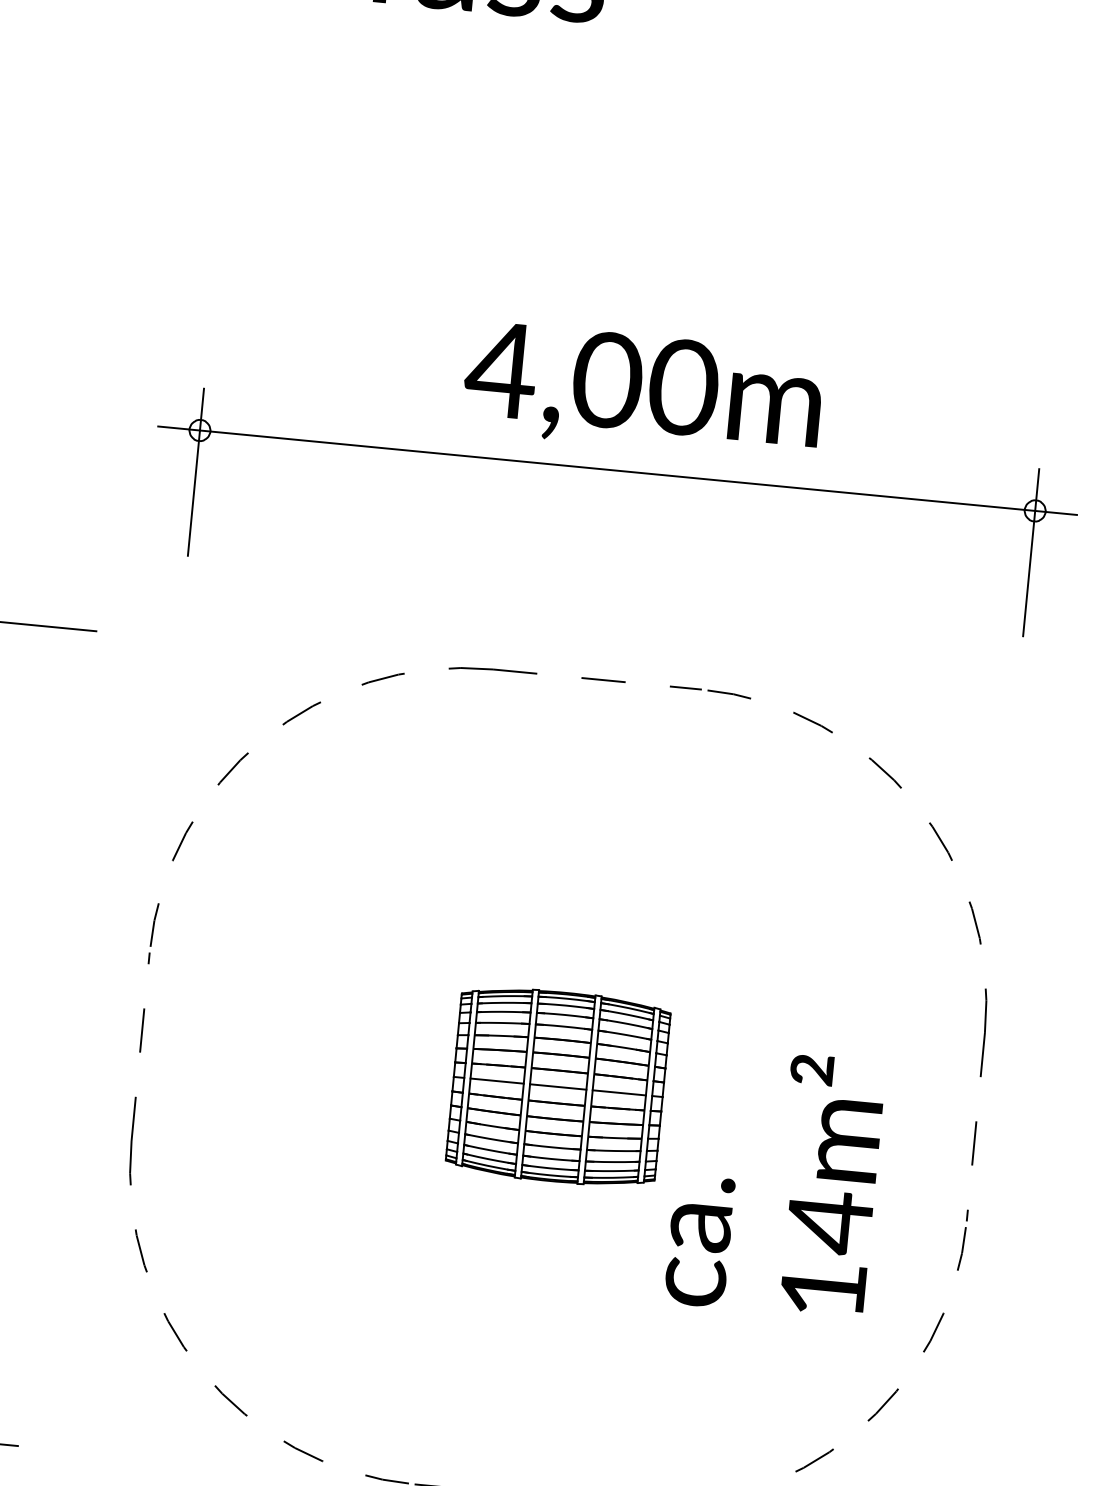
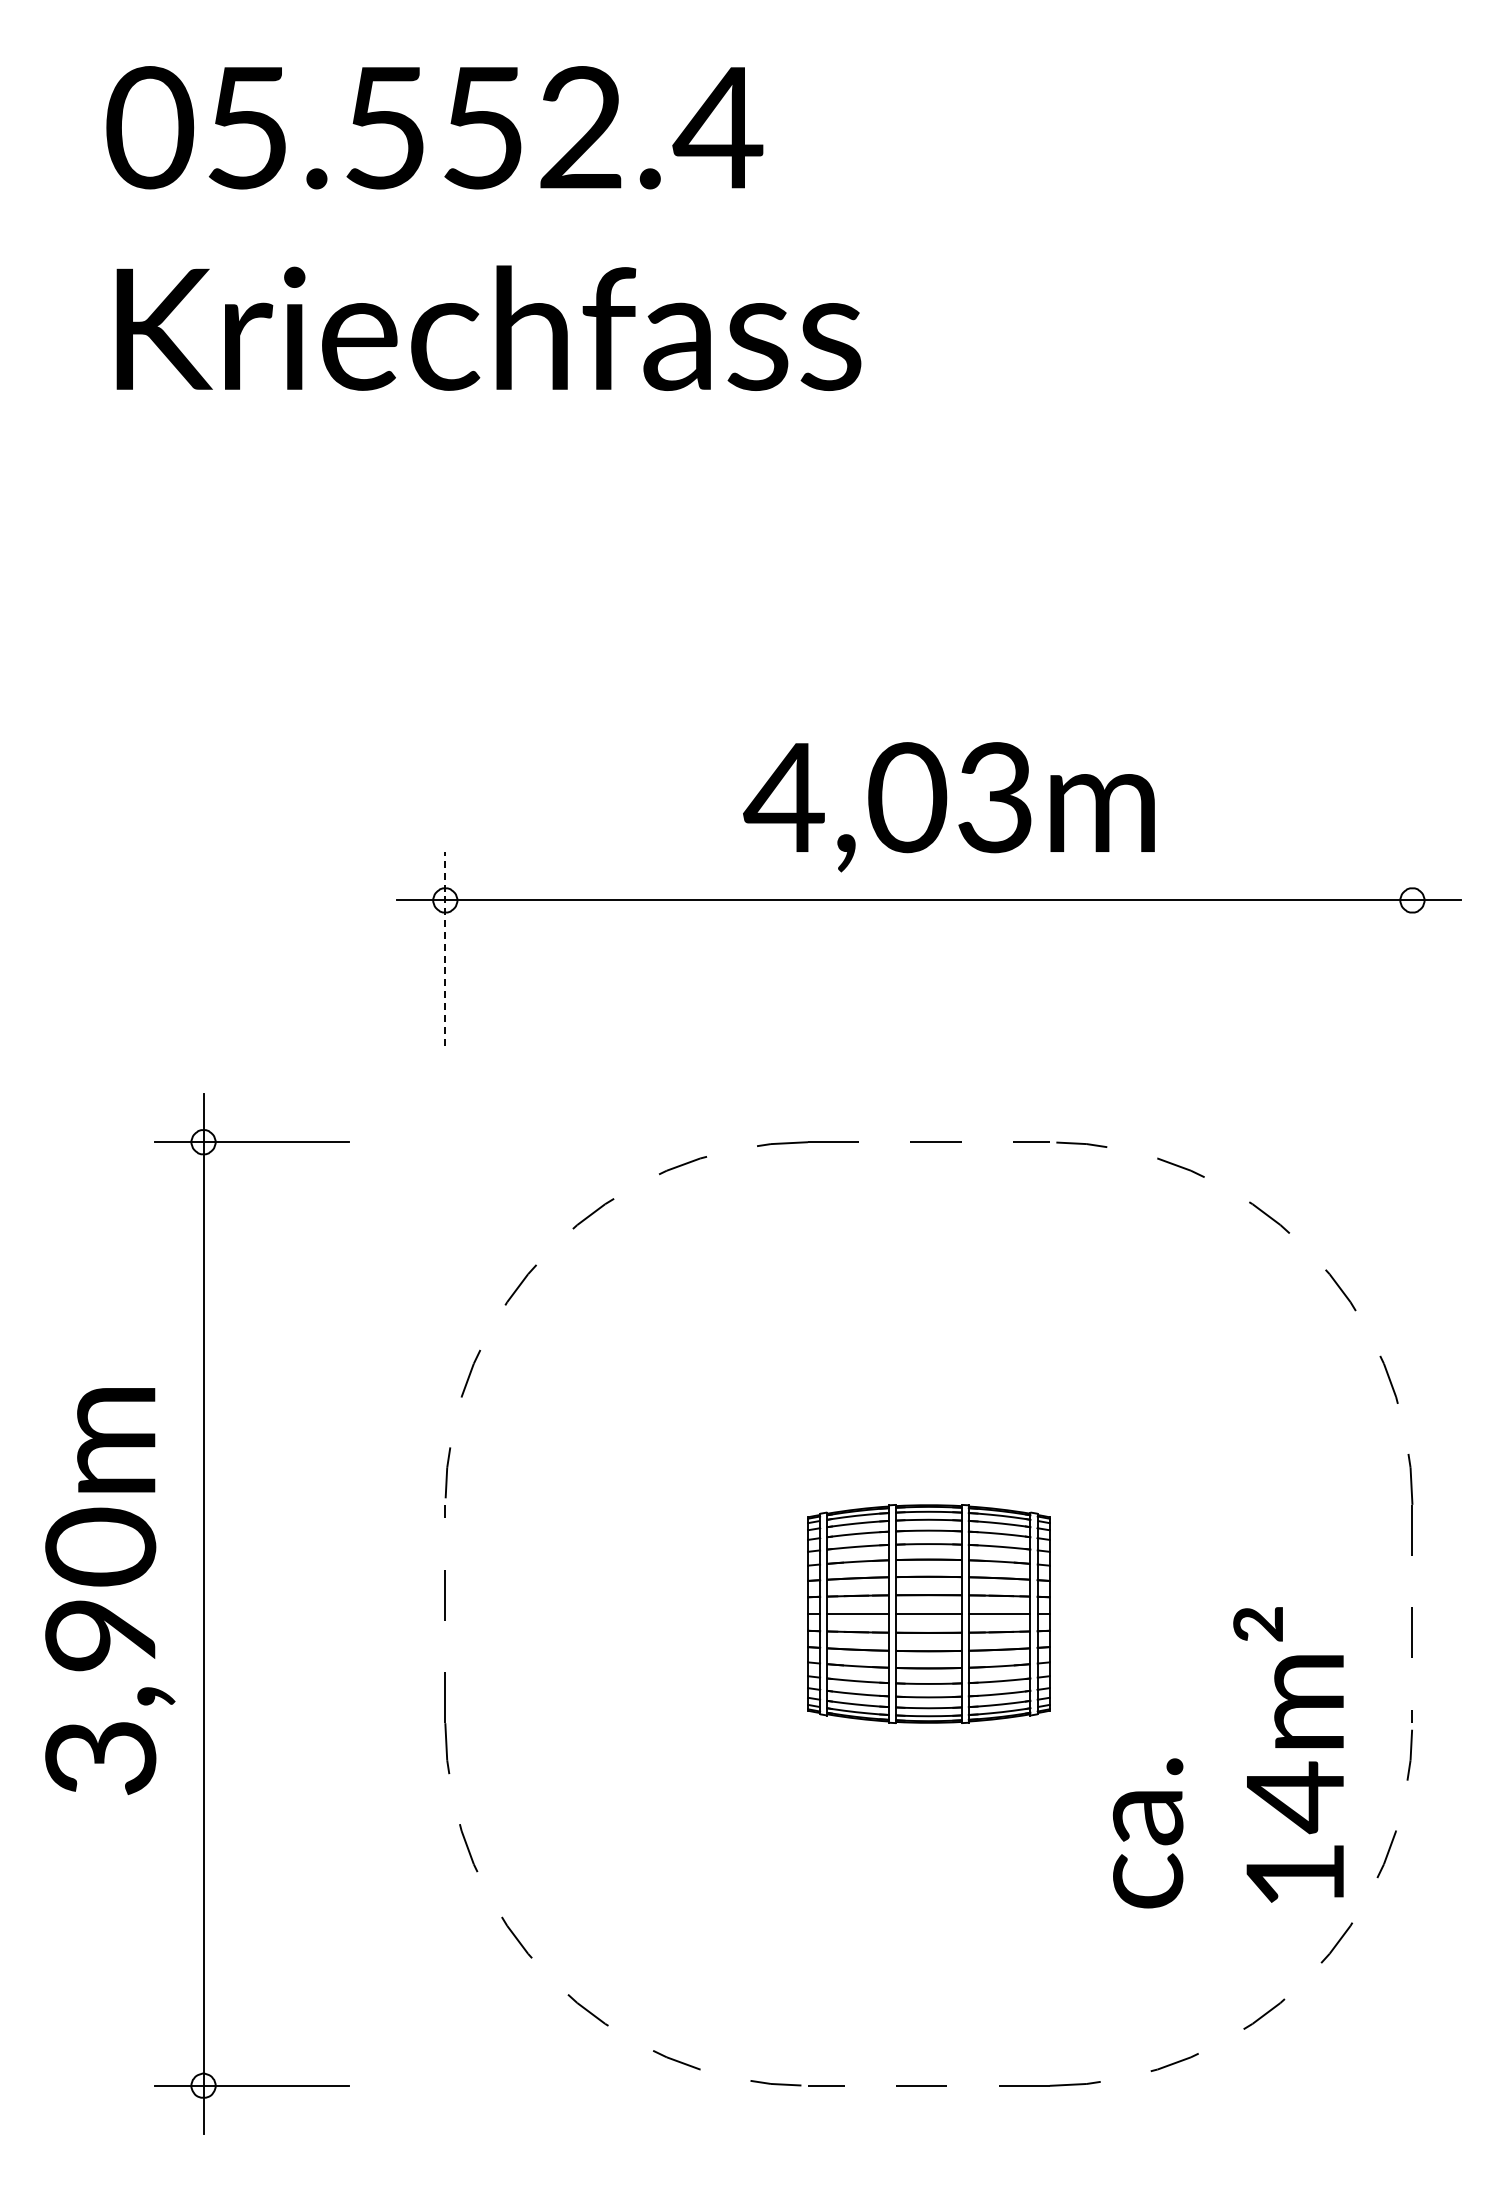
text: (683, 387) -> (995, 797), 4,00m -> 4,03m
line: (196, 472) -> (445, 948), solid -> dashed
line: (1031, 552) -> (1412, 948), removed
text: (774, 1182) -> (1227, 1757), moved

